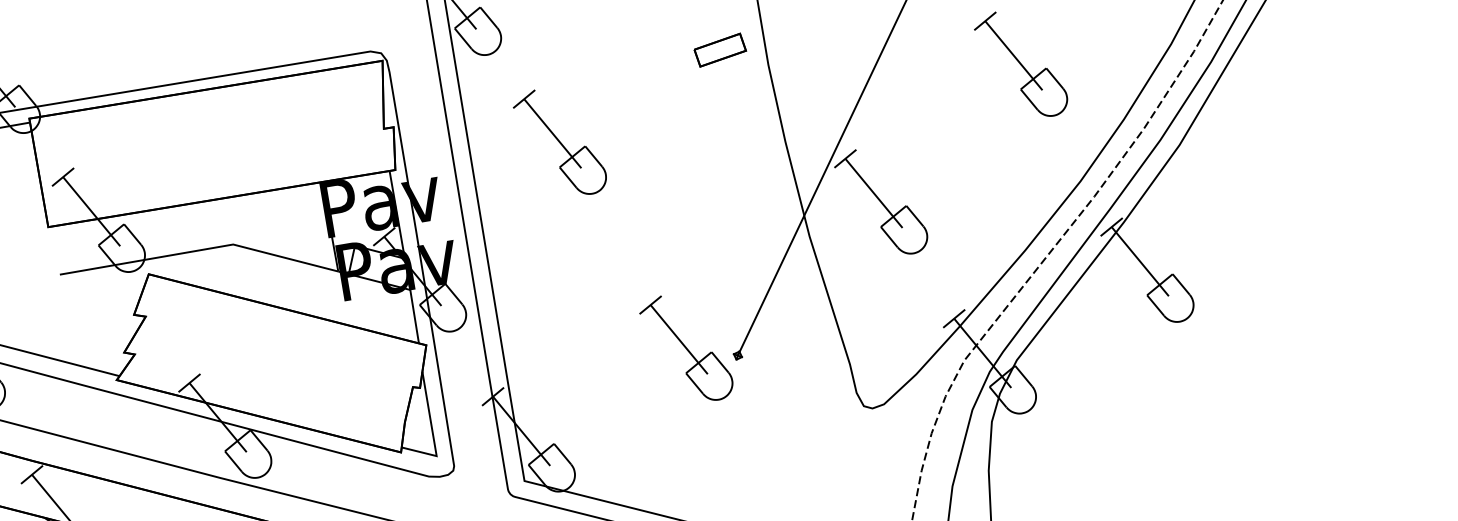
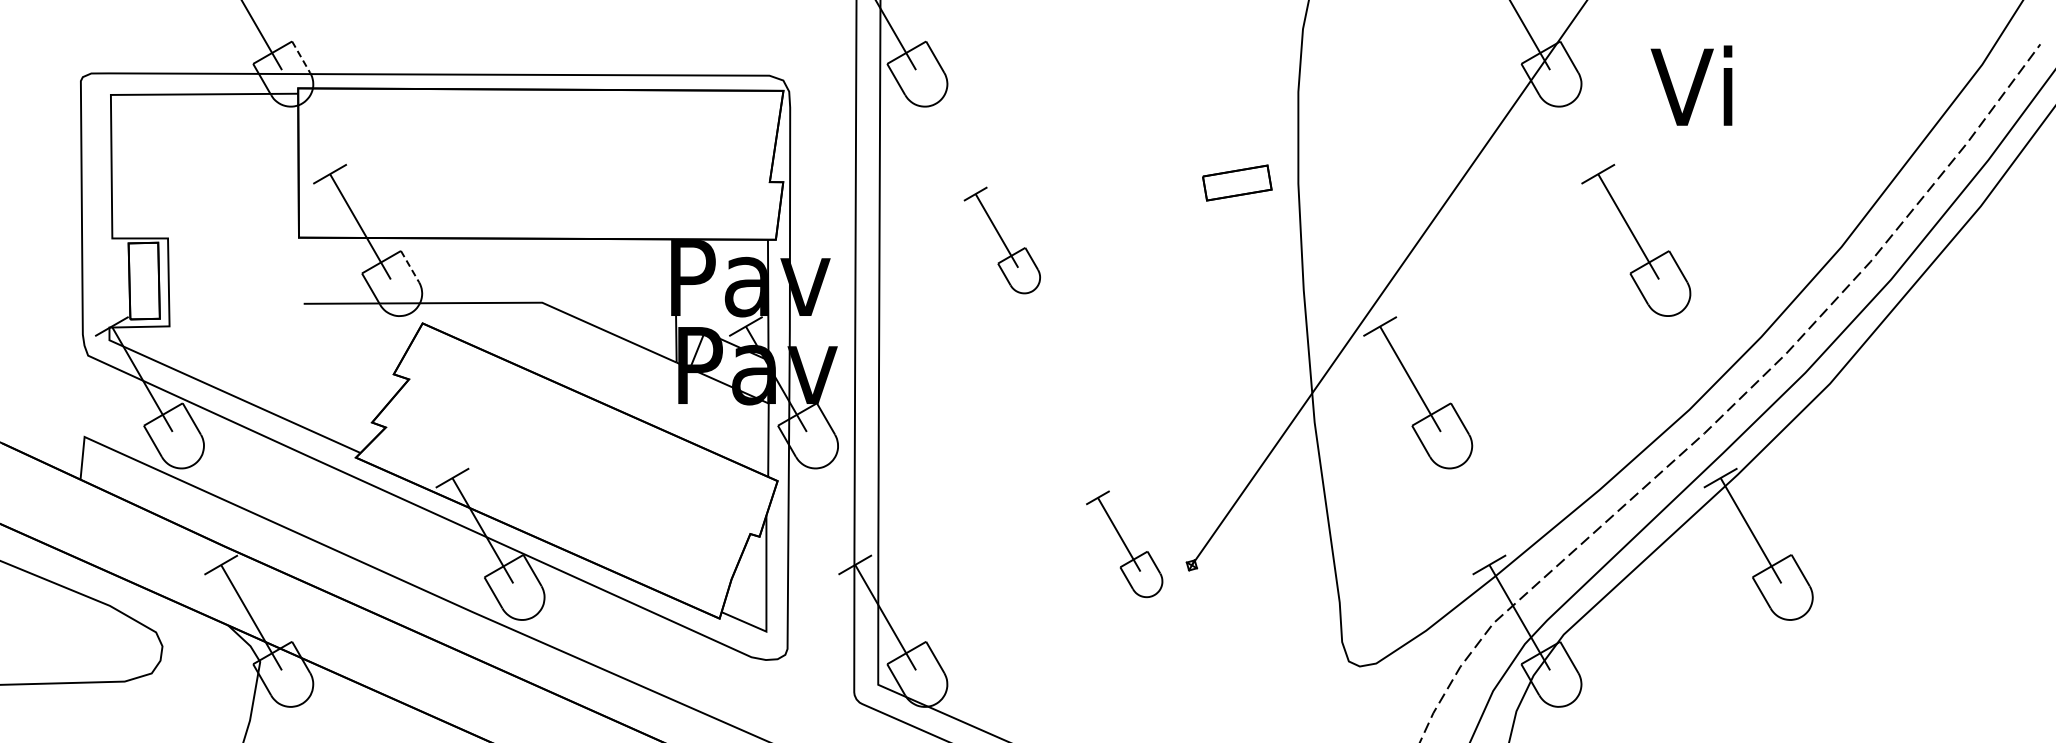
part: (720, 49) -> (1237, 182), moved
line: (27, 95) -> (301, 57), solid -> dashed
part: (560, 142) -> (1002, 240), size x0.7
line: (133, 235) -> (410, 267), solid -> dashed
part: (686, 347) -> (1124, 543), size x0.7

